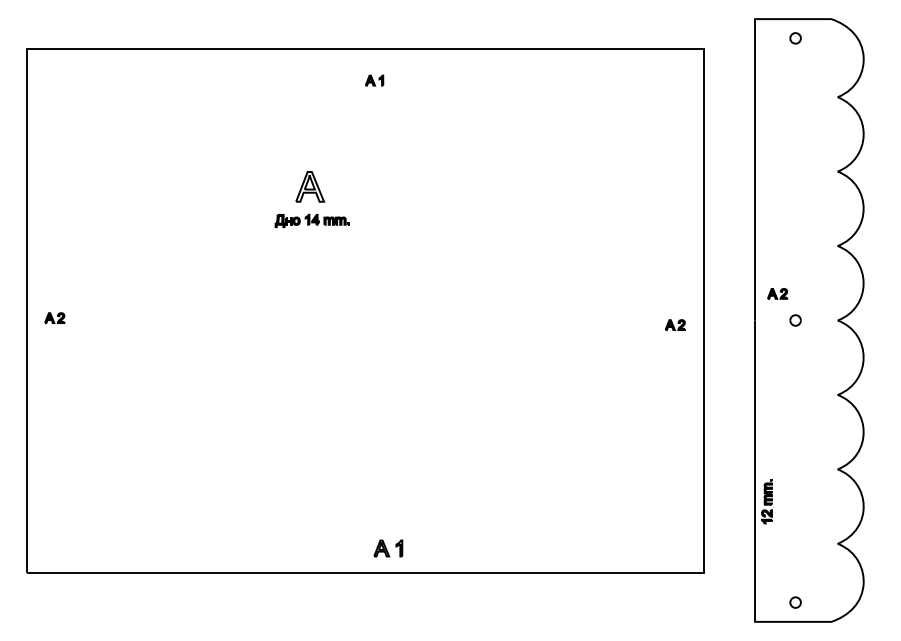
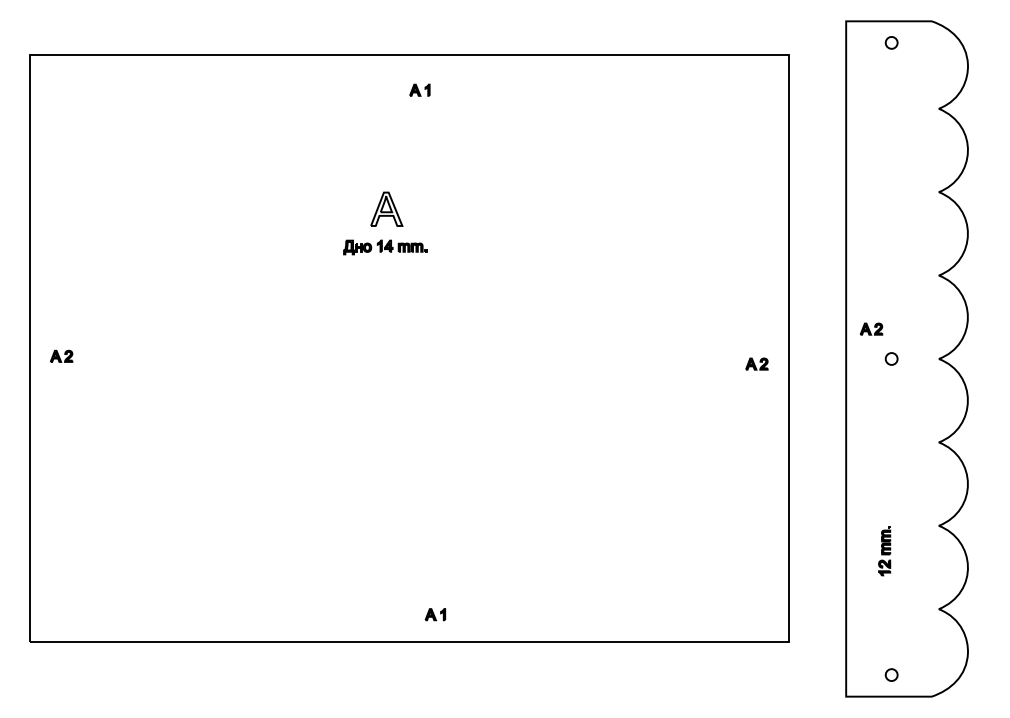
part: (309, 186) -> (386, 208), moved
part: (312, 220) -> (385, 247), moved
part: (766, 502) -> (884, 551), moved
part: (388, 548) -> (435, 614), size x0.62

